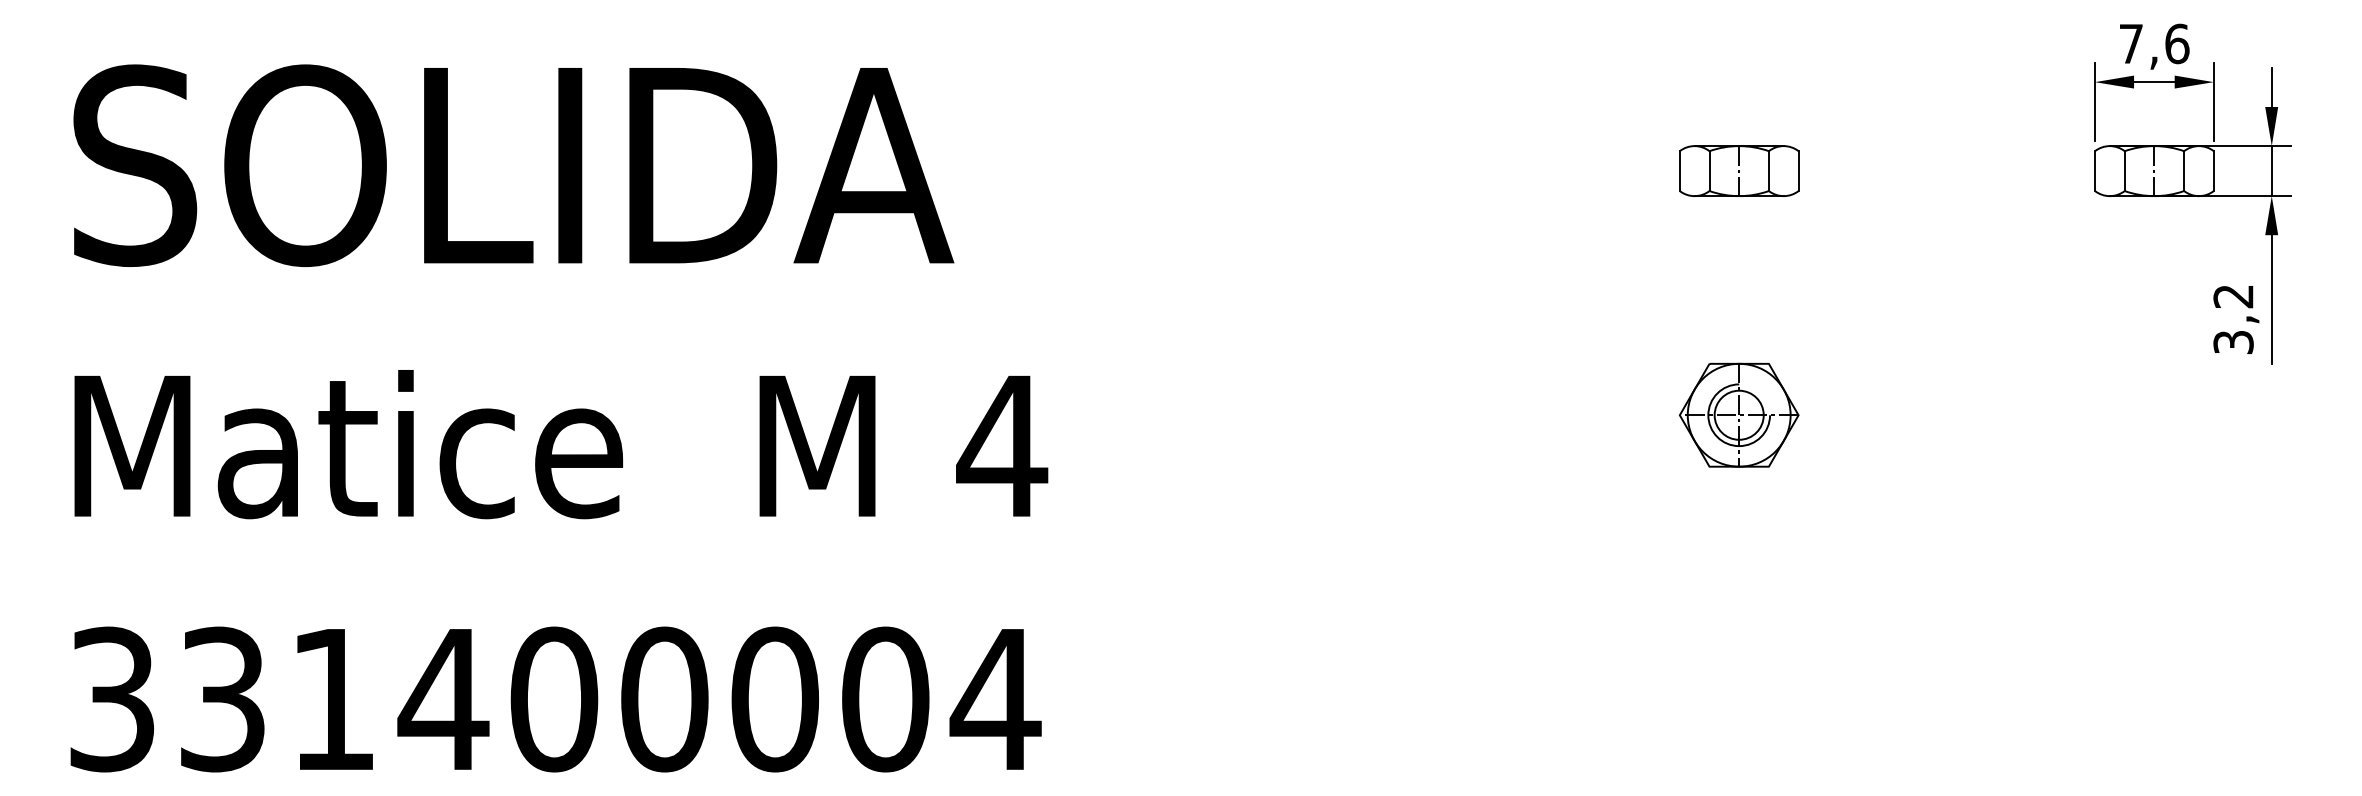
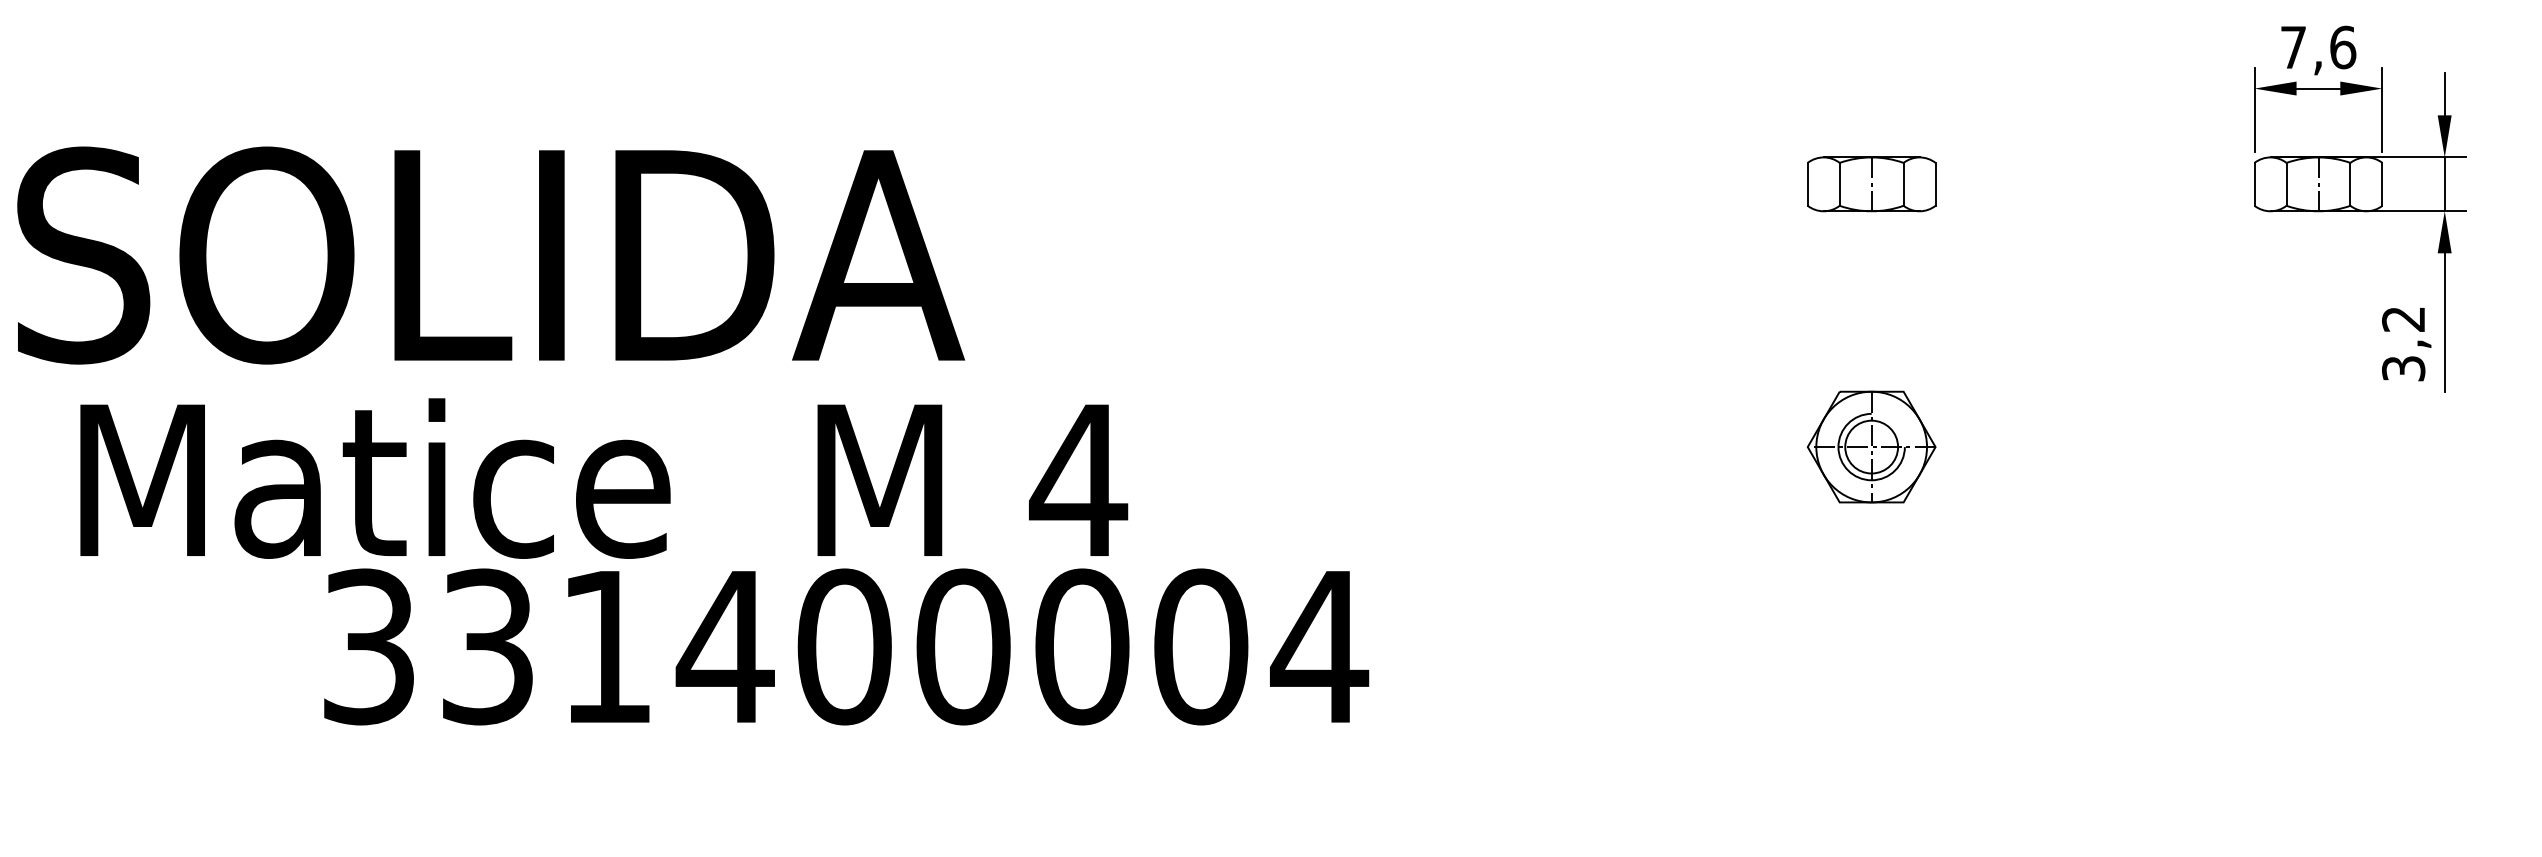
text: (514, 165) -> (491, 255), moved
text: (556, 699) -> (846, 646), moved

